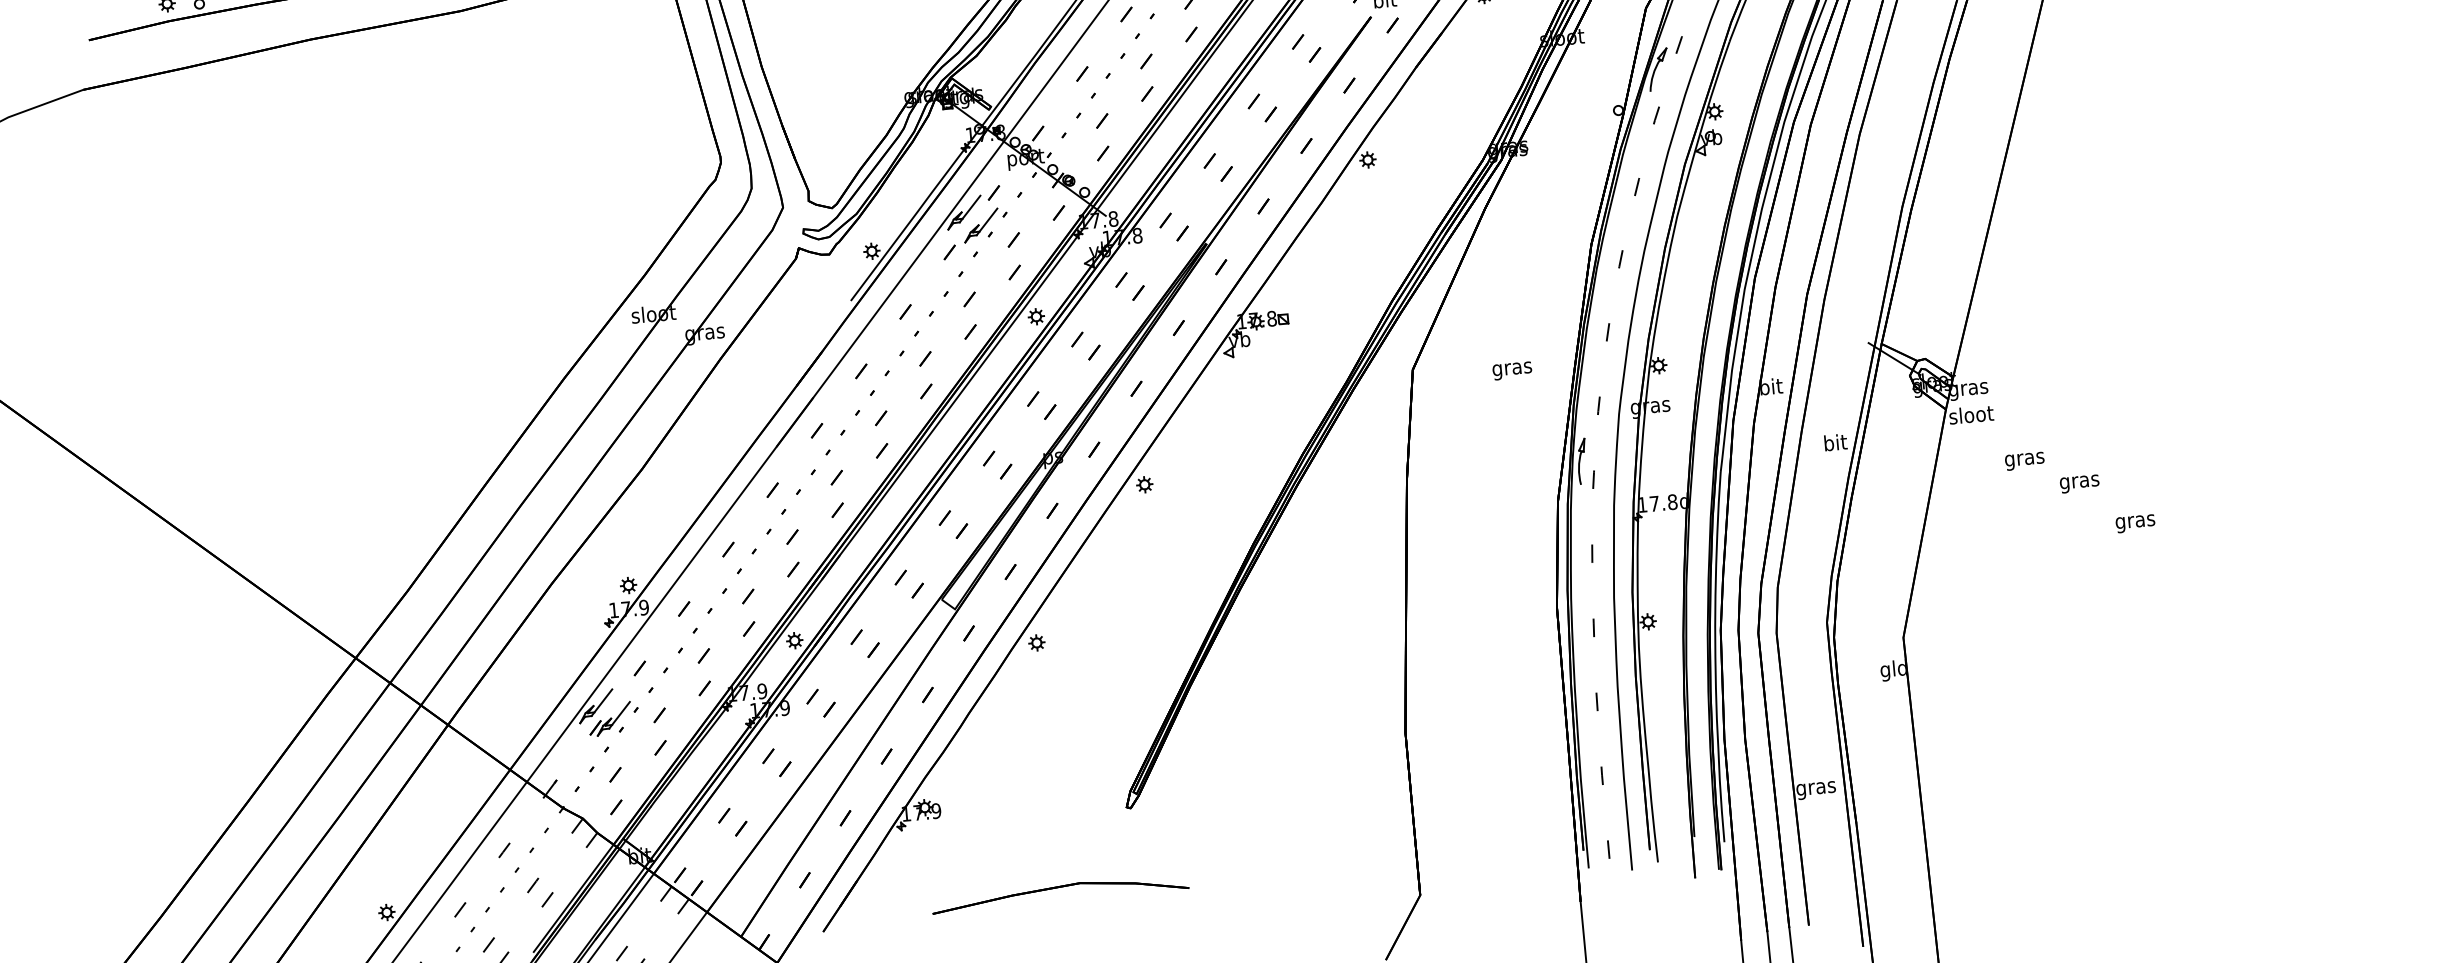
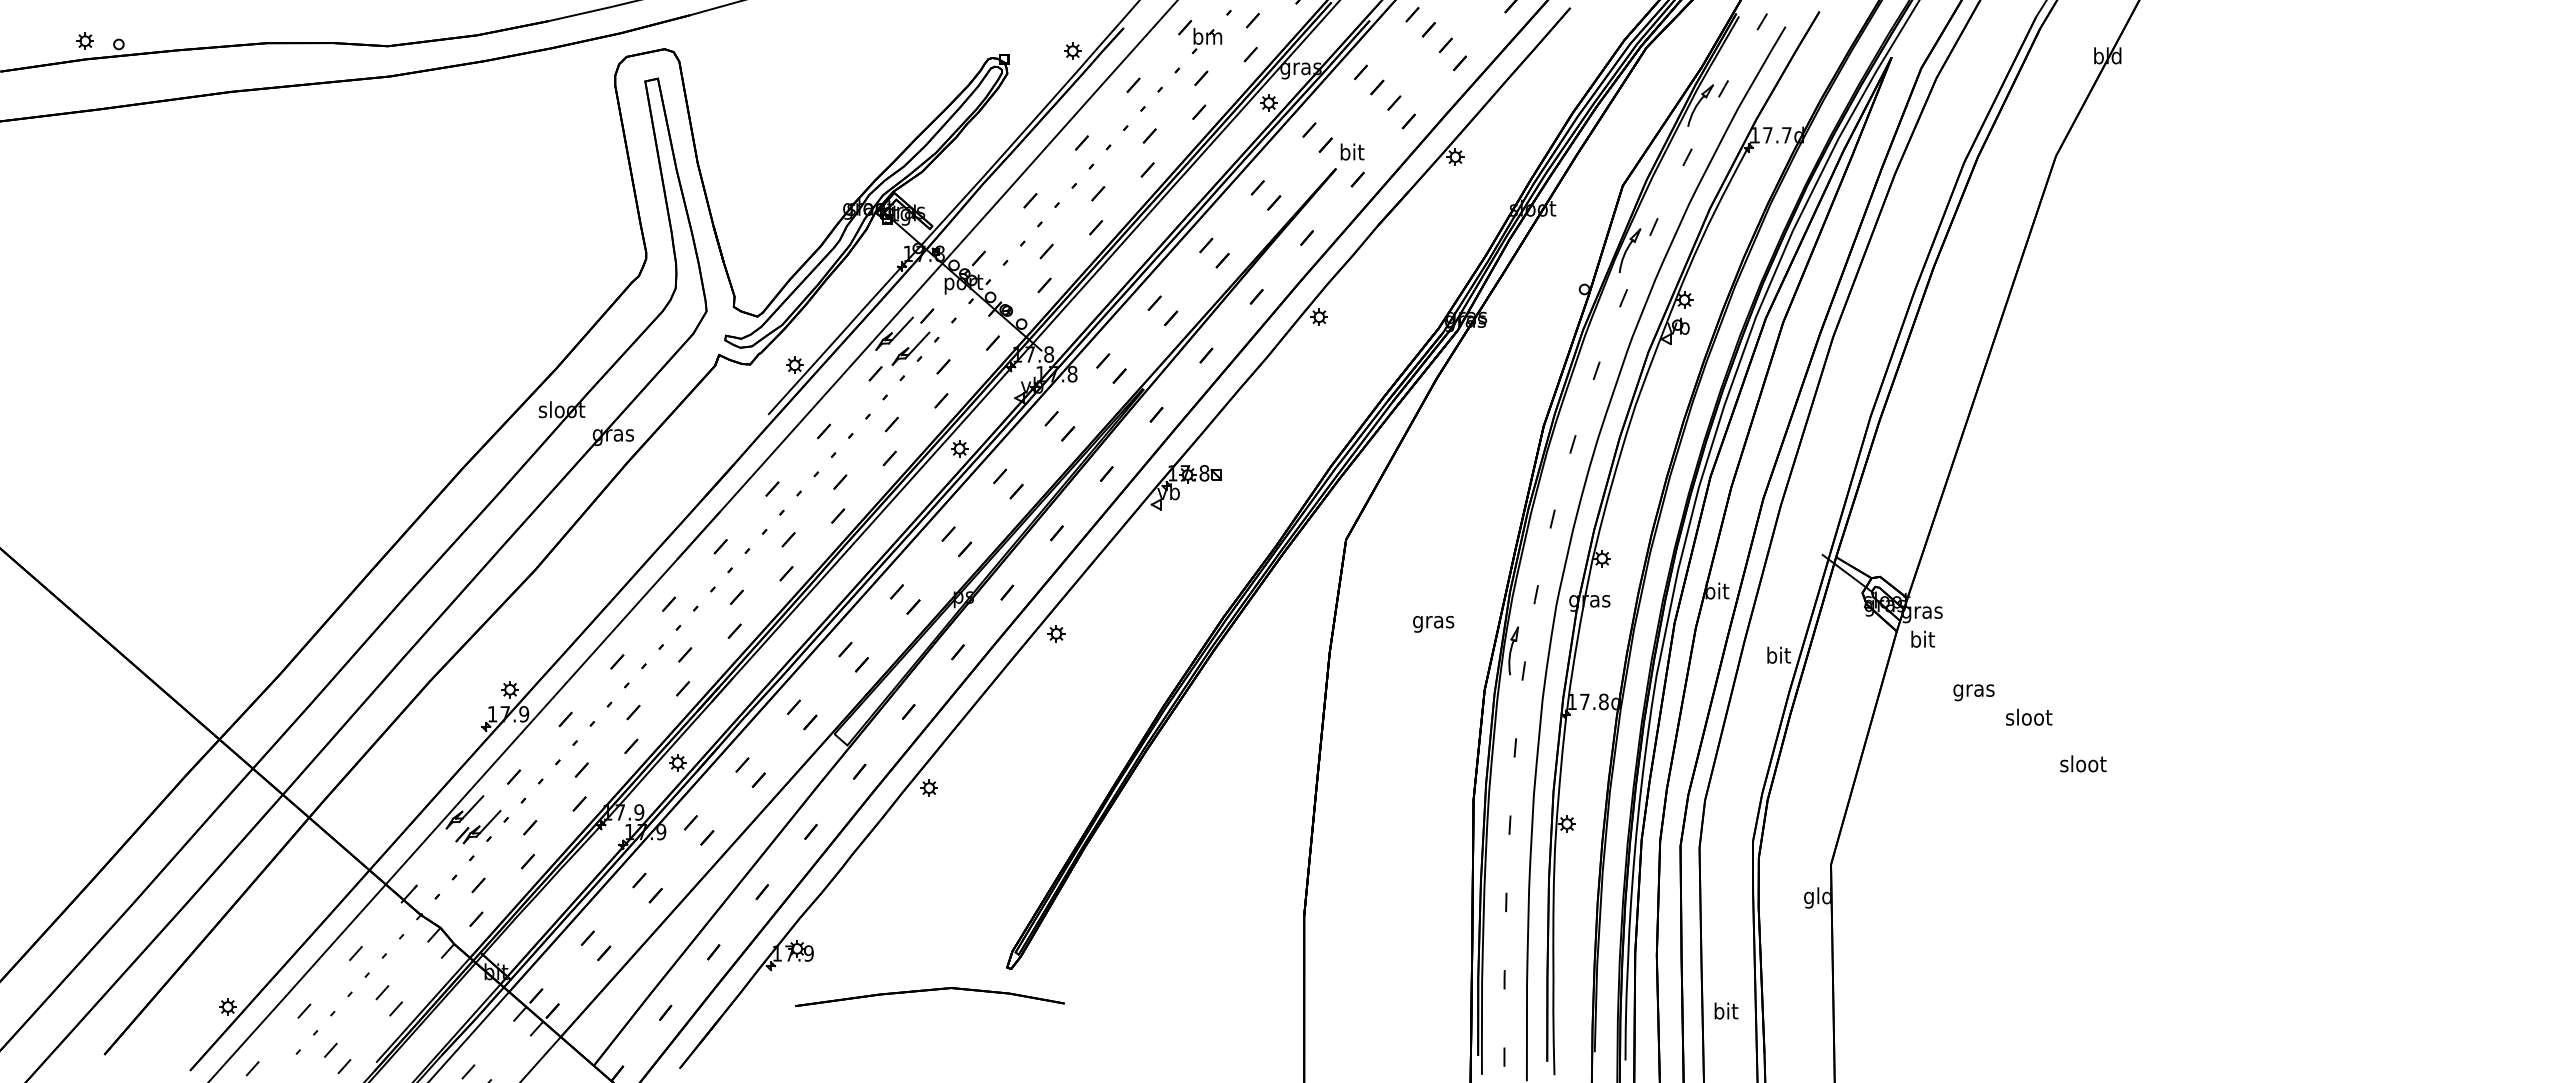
text: (1512, 371) -> (1433, 624), moved
text: (1971, 414) -> (1922, 638), sloot -> bit
text: (2080, 482) -> (2029, 719), gras -> sloot
text: (2135, 521) -> (2083, 765), gras -> sloot
text: (1815, 787) -> (1725, 1012), gras -> bit
part: (1059, 893) -> (929, 996), moved

